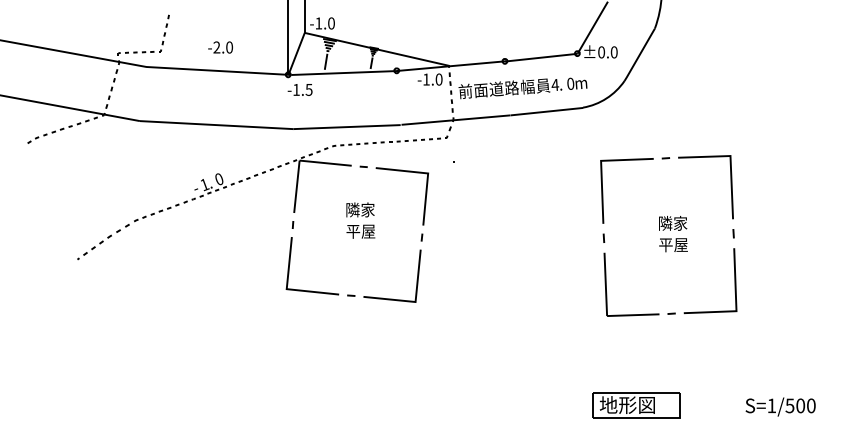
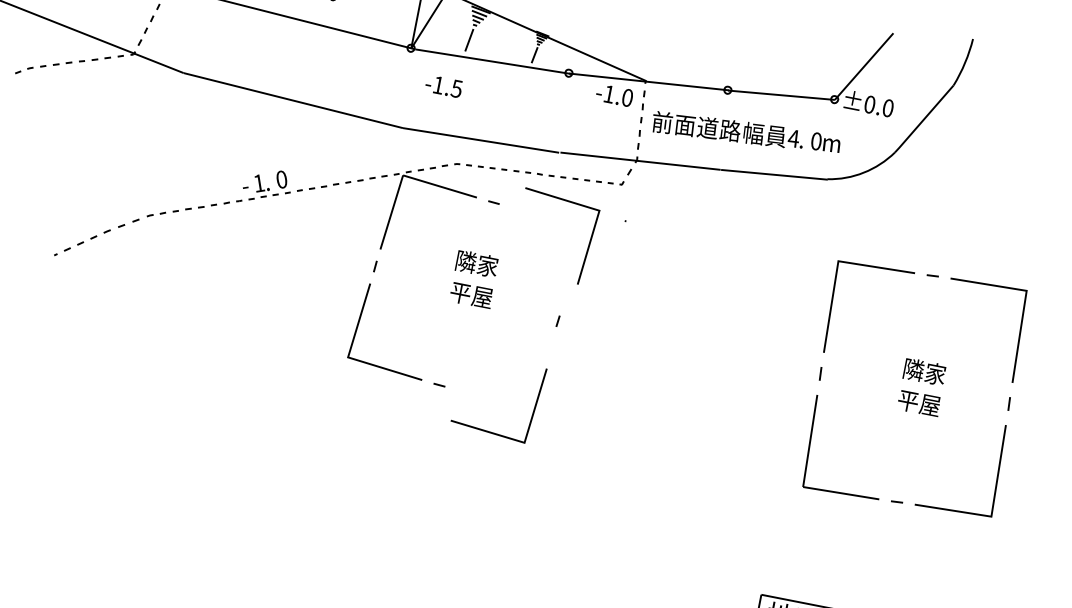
text: (299, 89) -> (443, 85), moved
curve: (424, 198) -> (587, 245), moved
curve: (392, 298) -> (492, 431), moved

